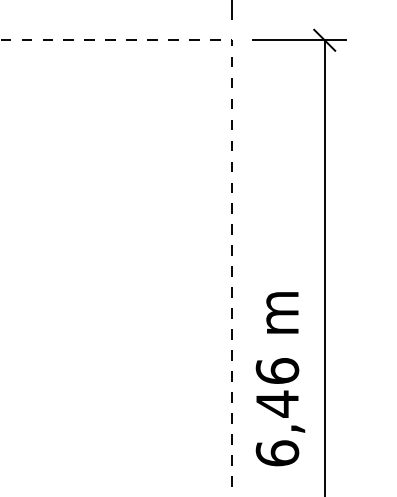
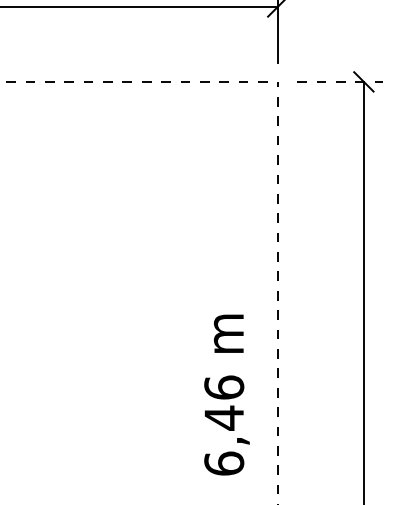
line: (299, 39) -> (340, 81), solid -> dashed
text: (279, 378) -> (226, 394), moved

